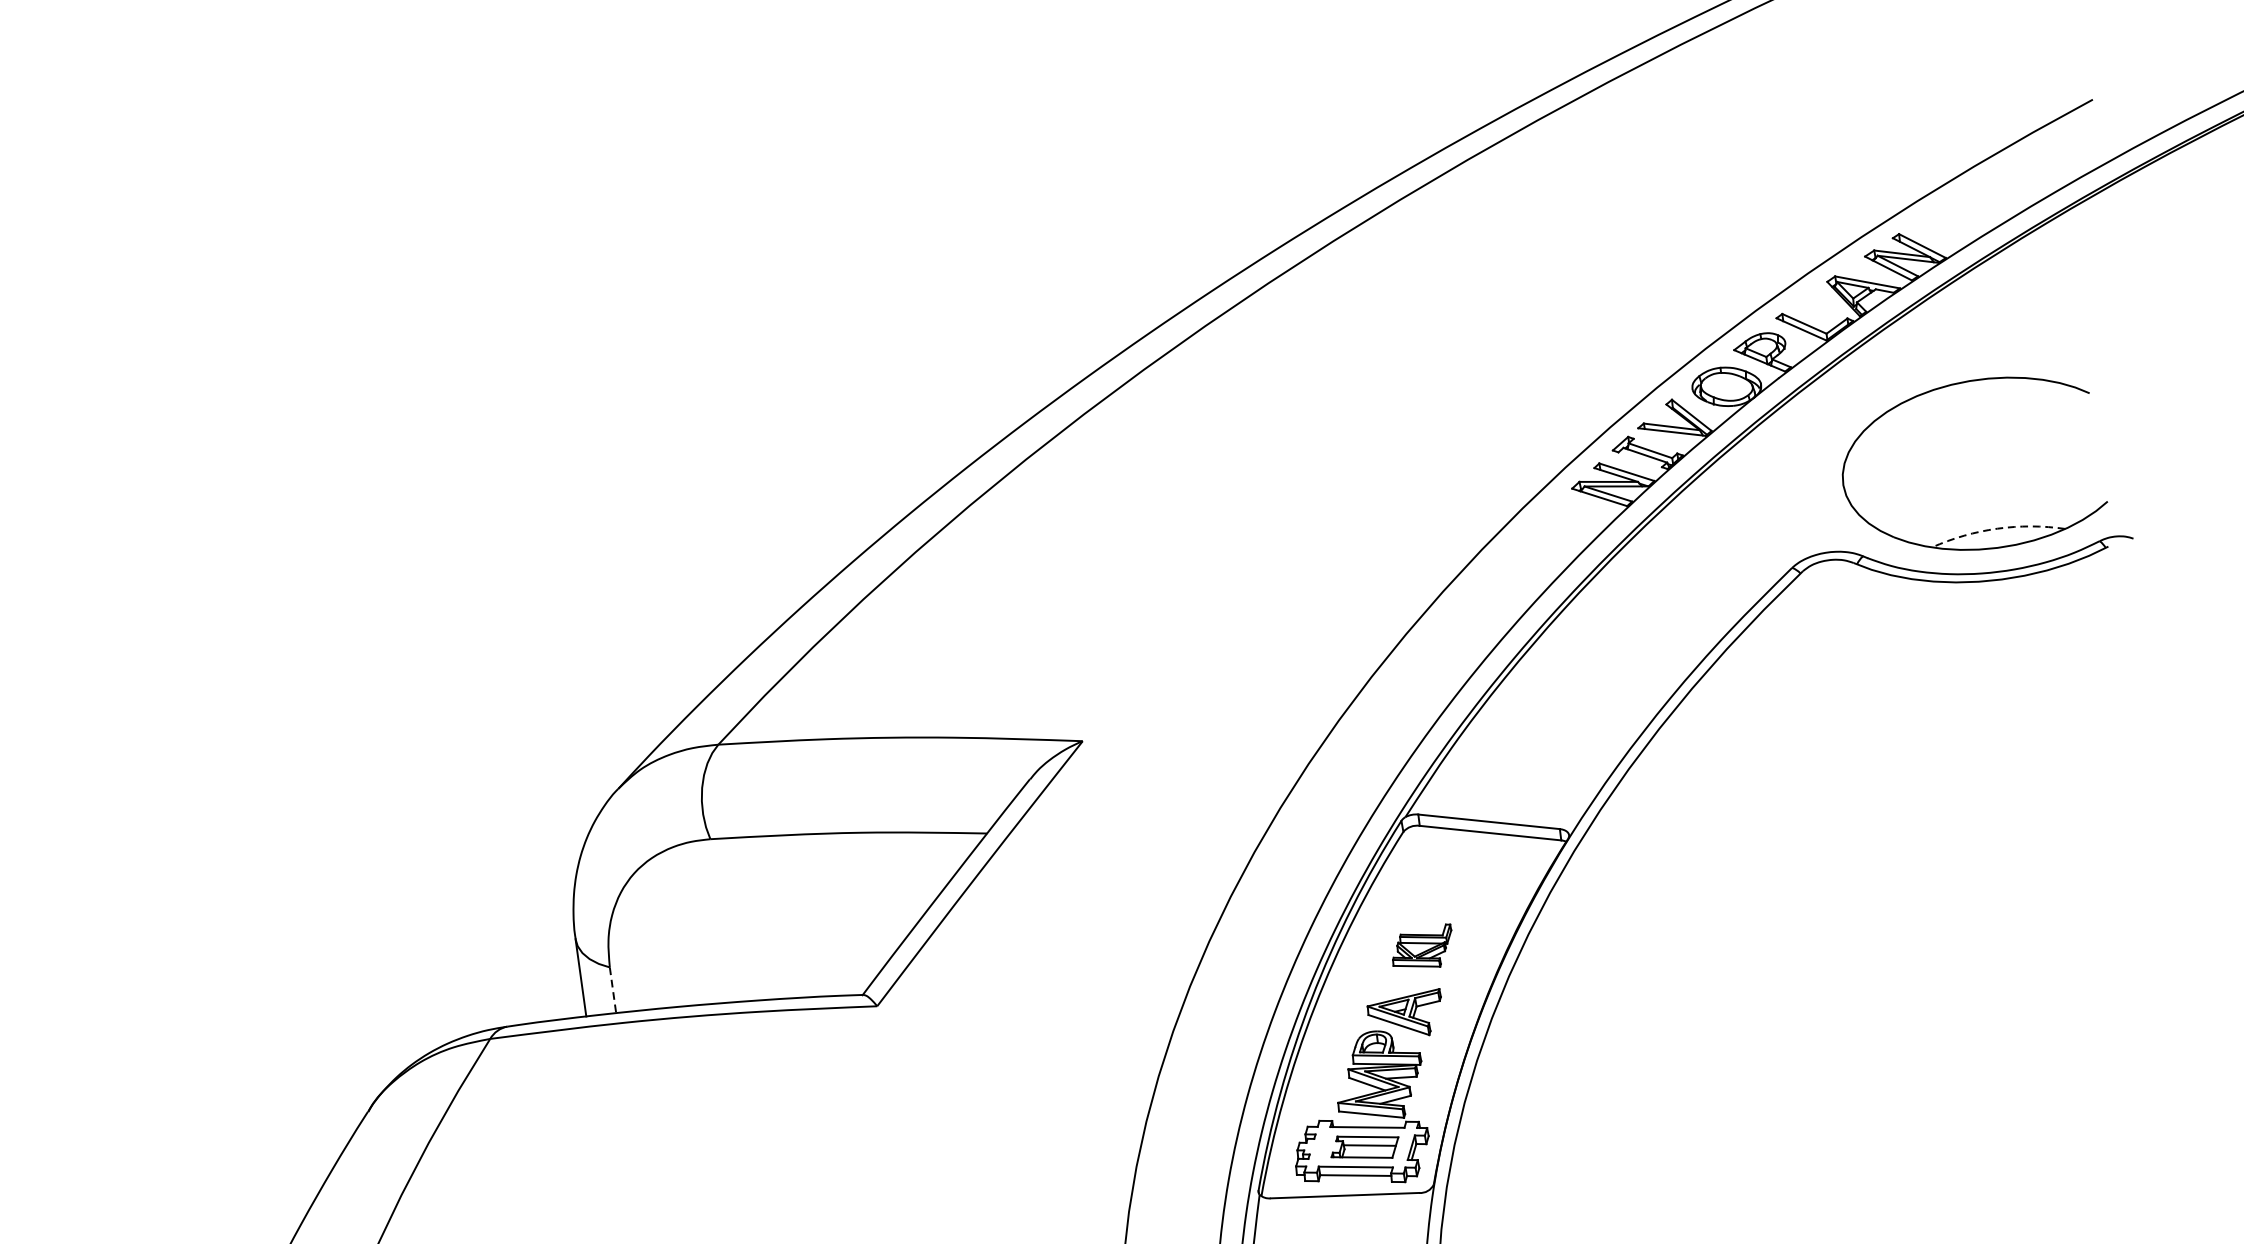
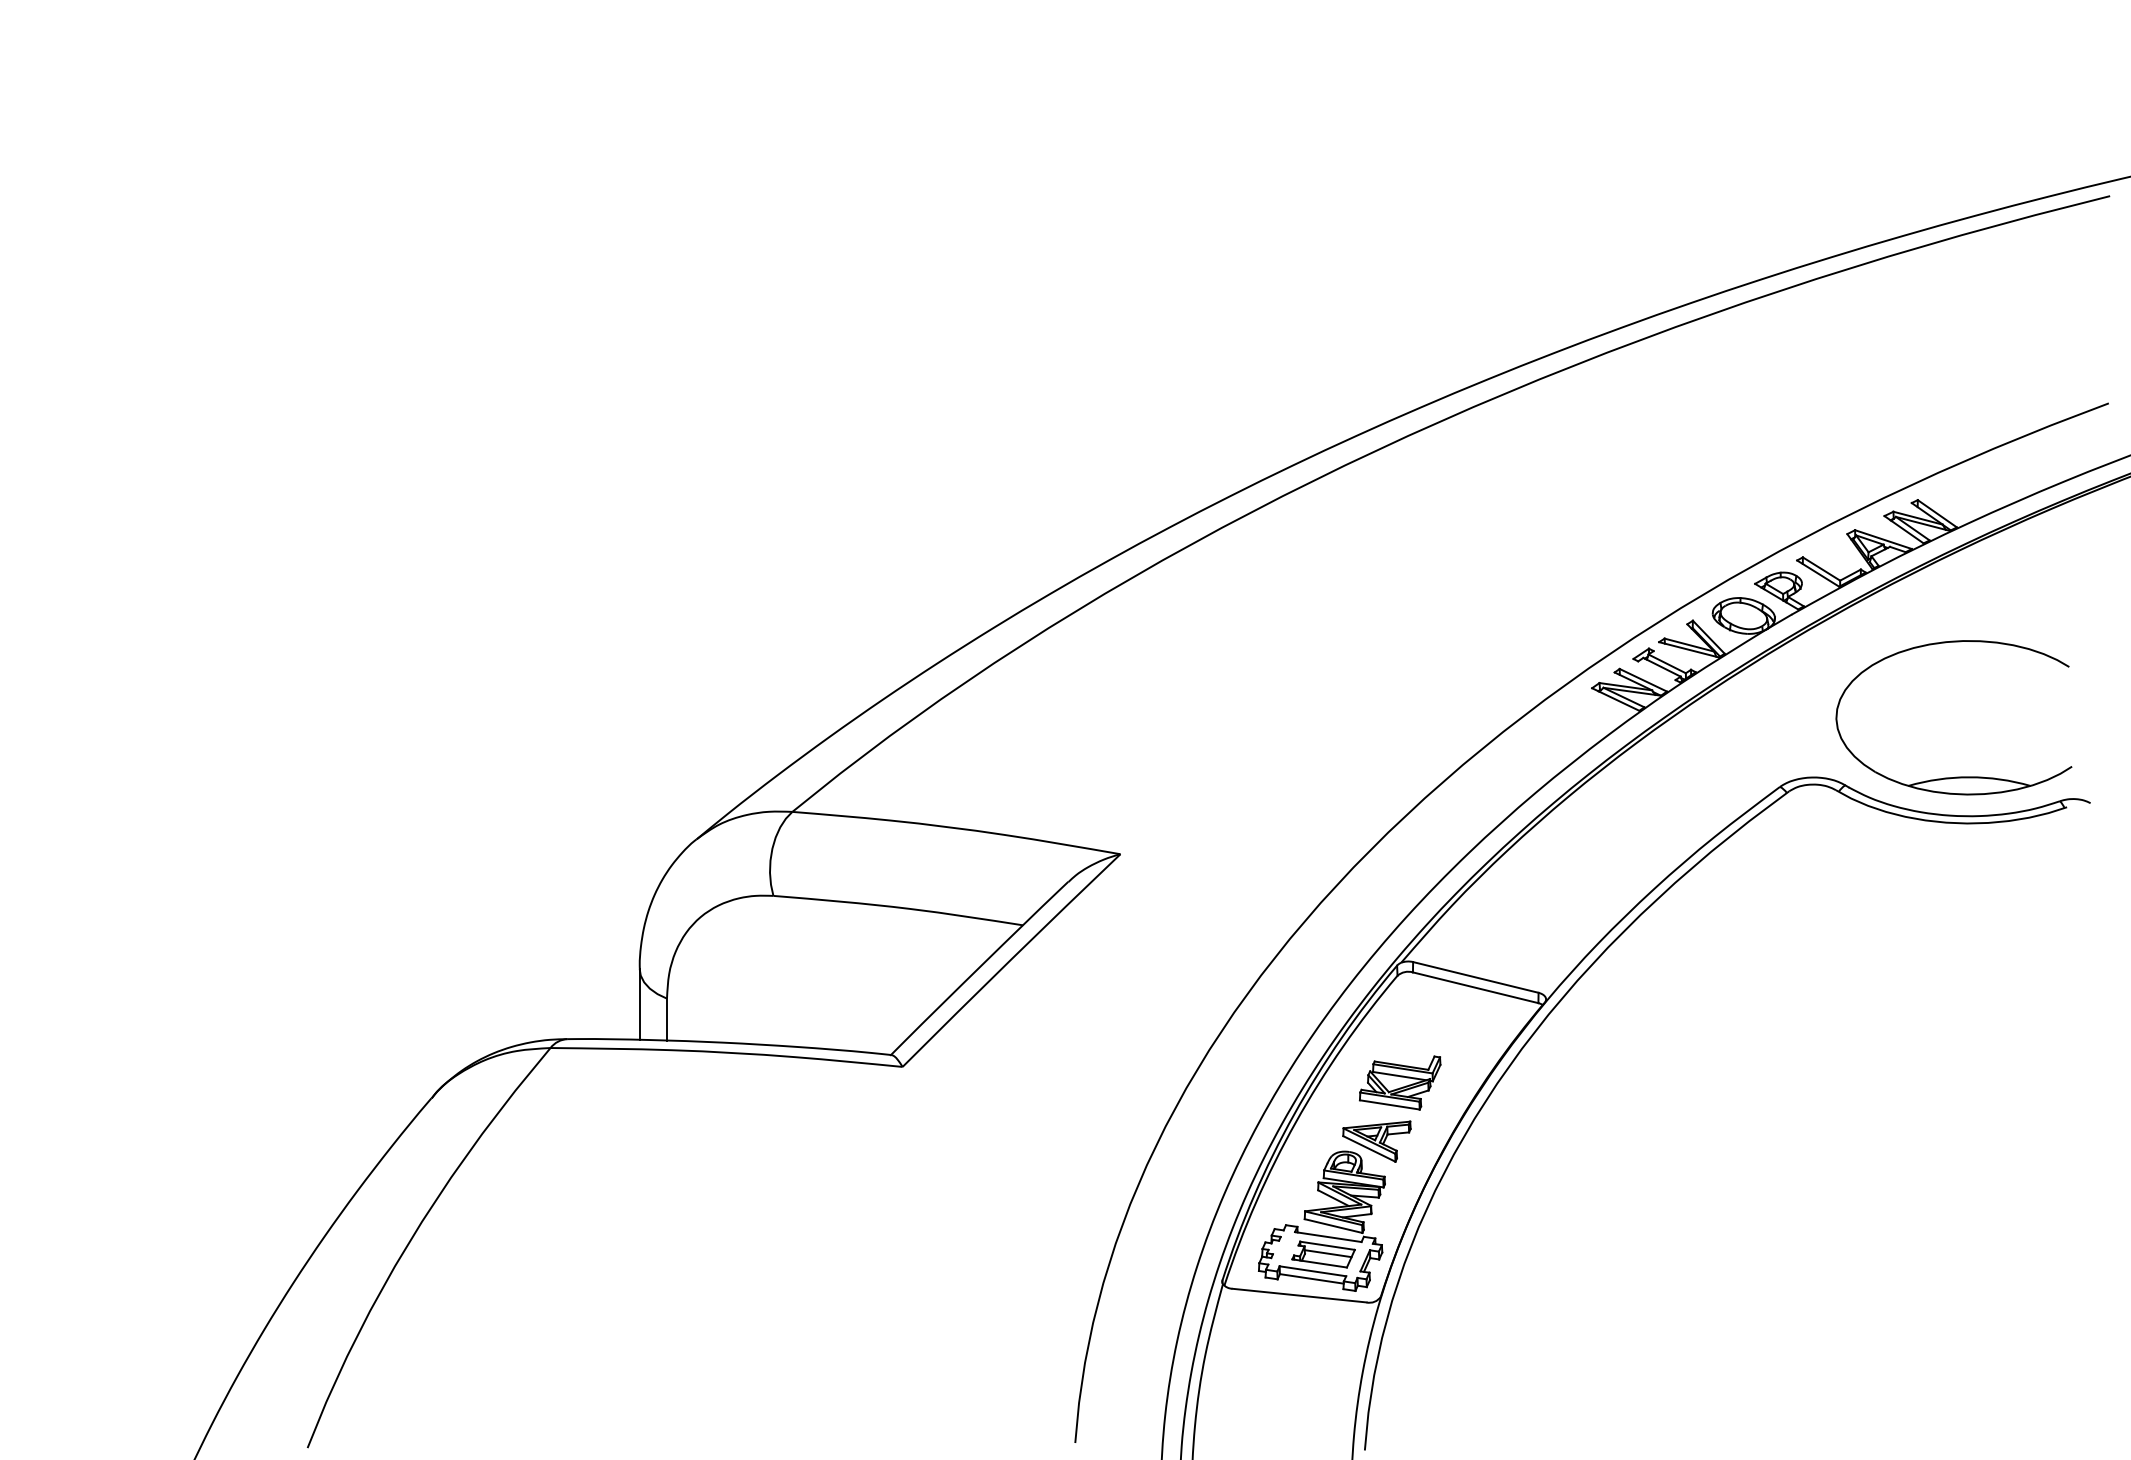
arc: (1997, 528) -> (1969, 777), dashed -> solid
part: (1421, 948) -> (1399, 1082), size x1.43
line: (612, 990) -> (666, 1019), dashed -> solid

